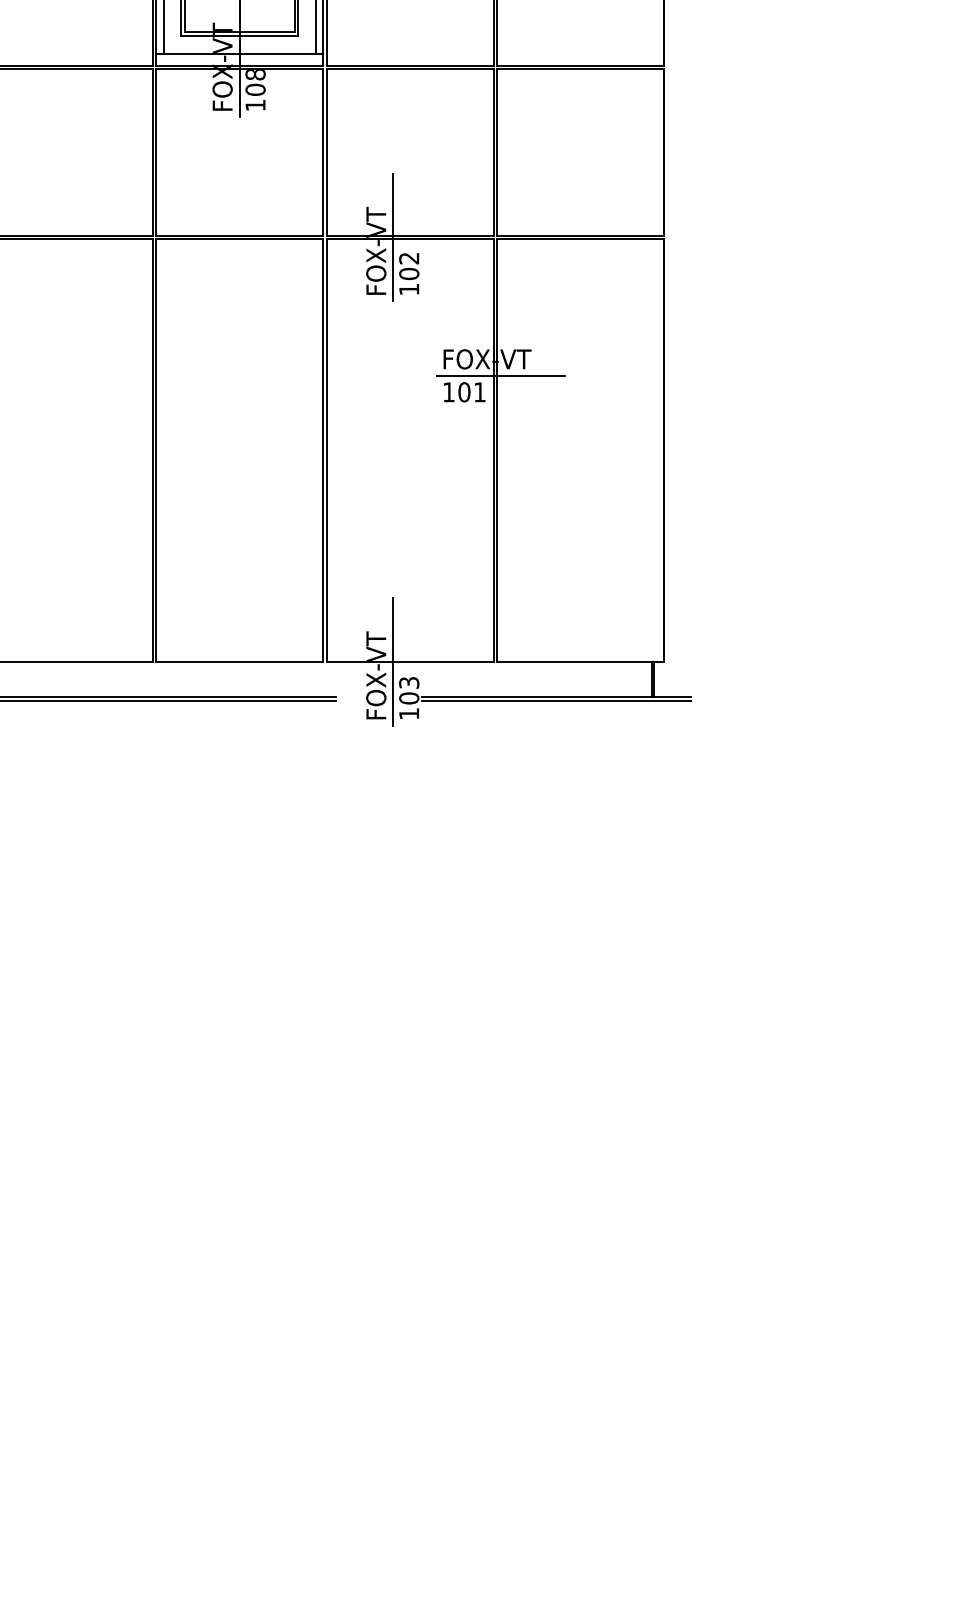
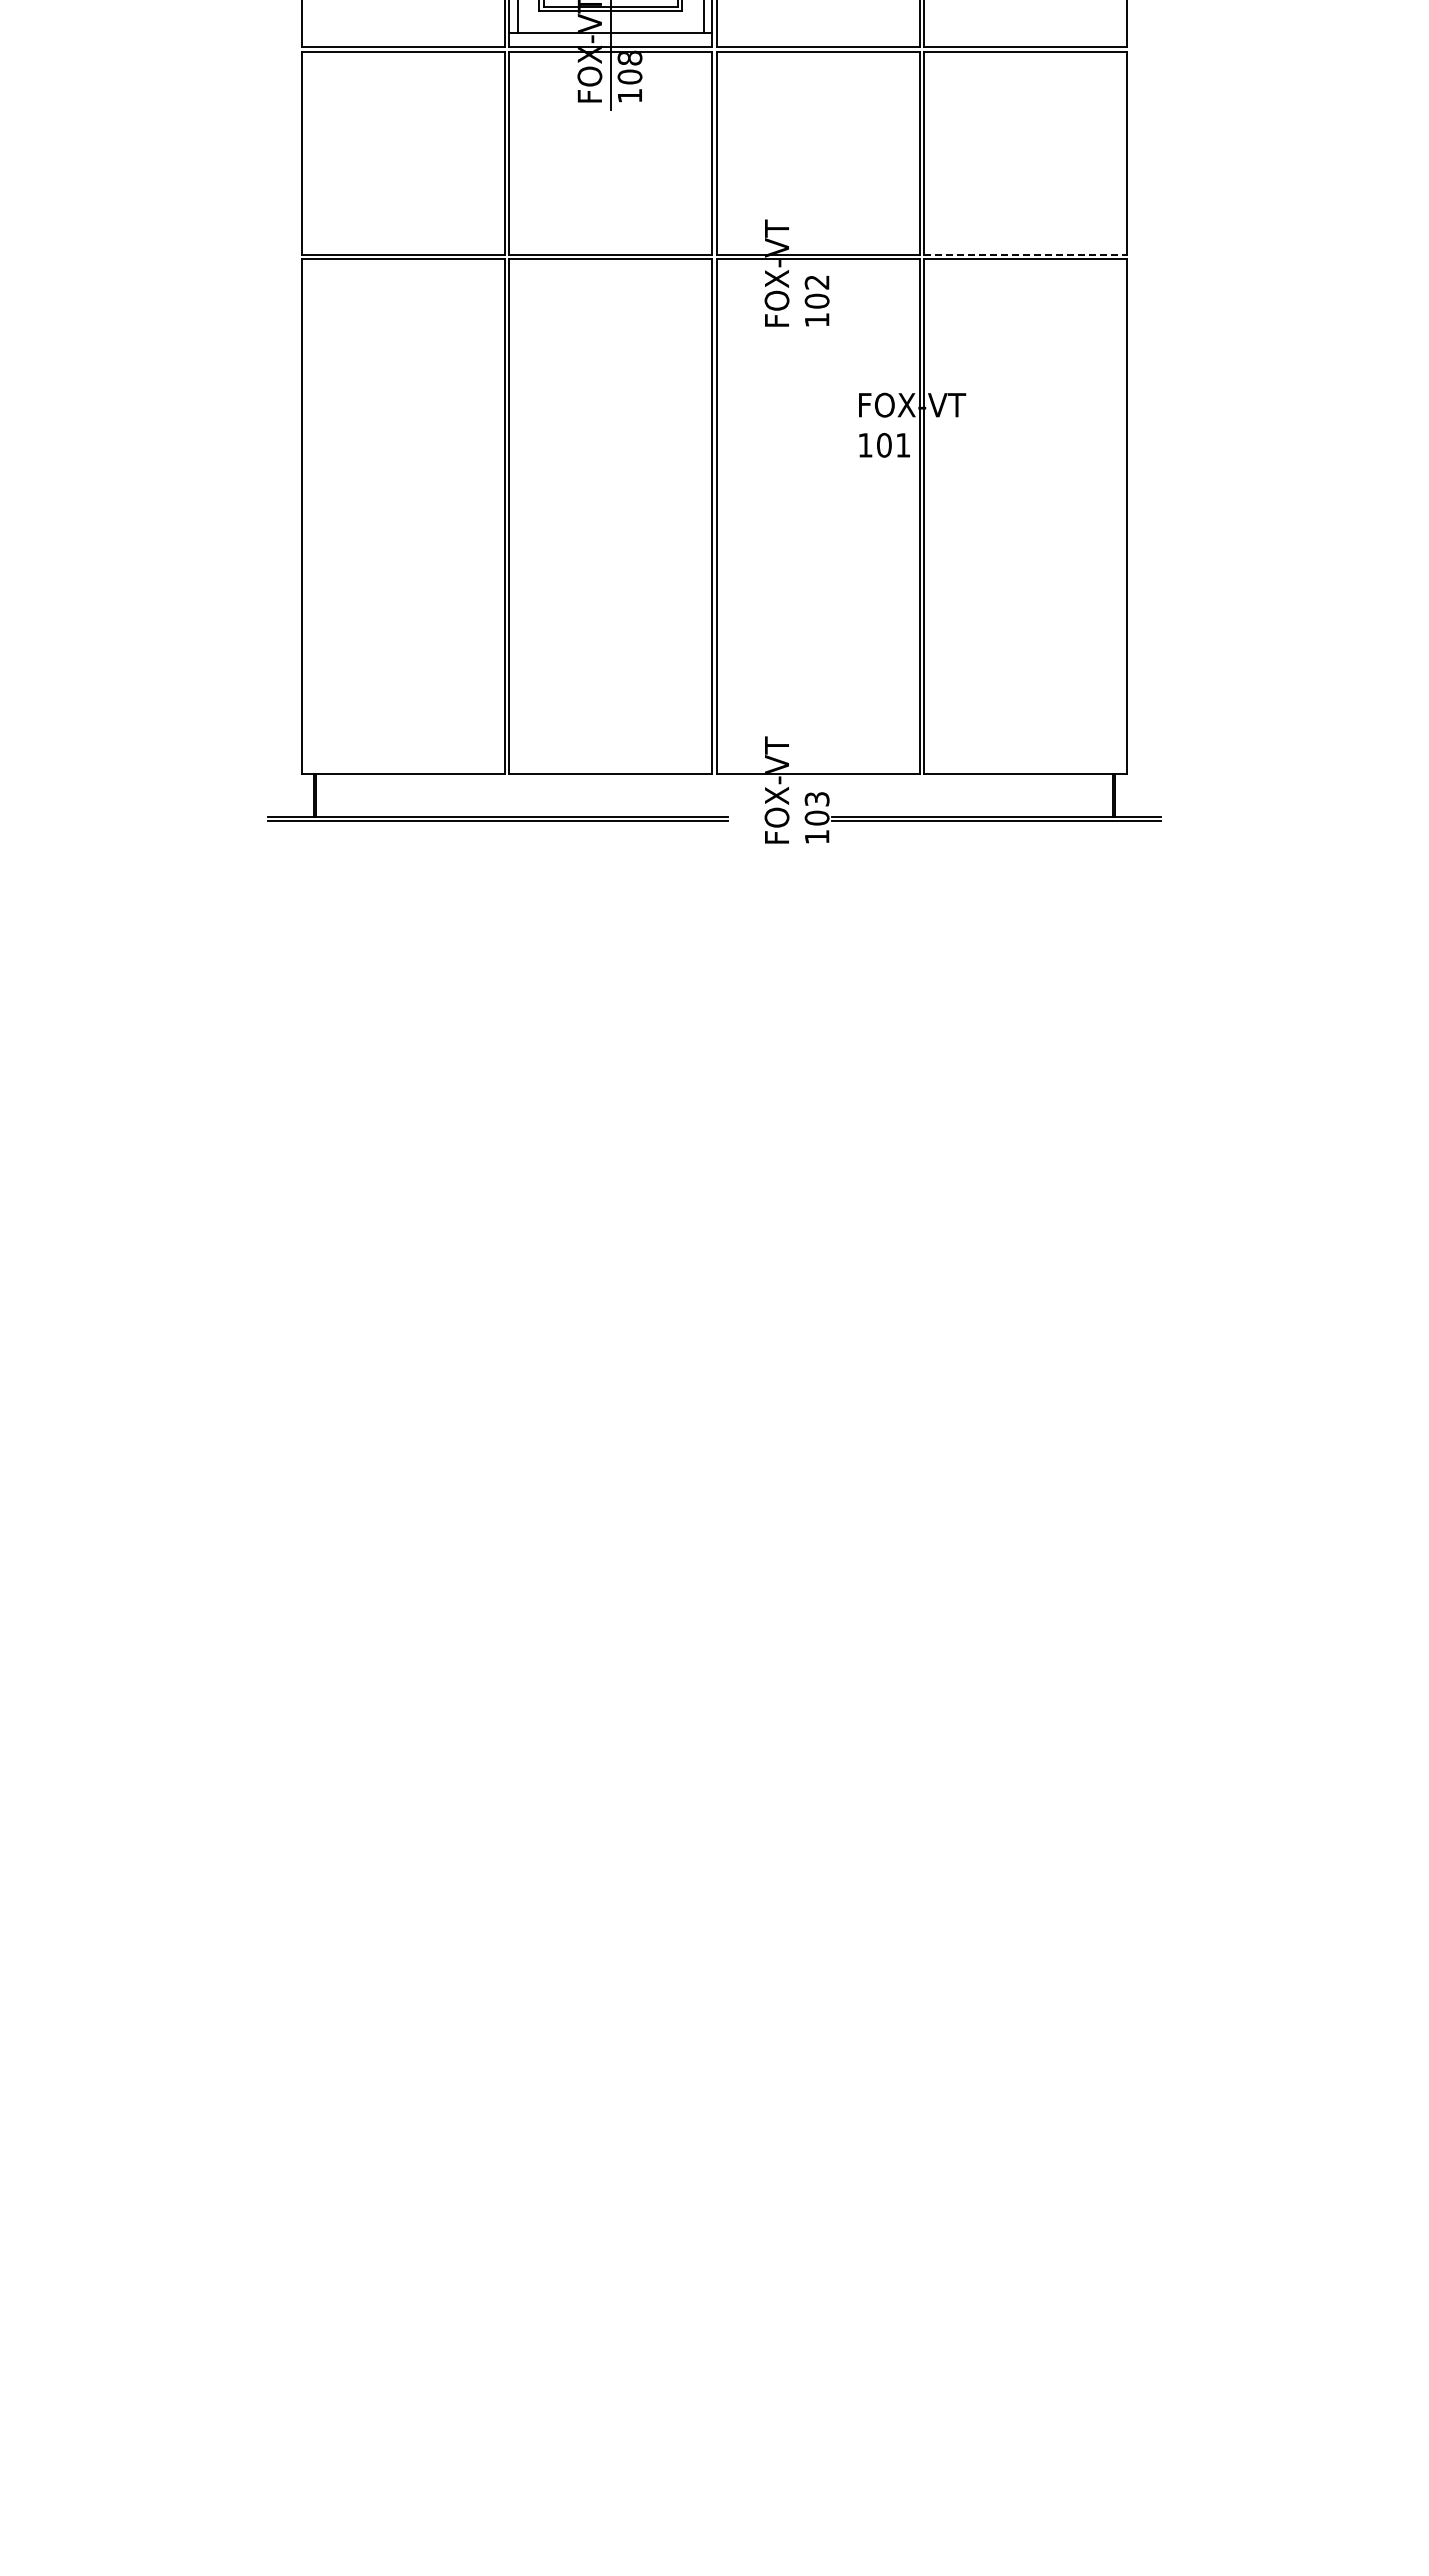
line: (580, 235) -> (1025, 254), solid -> dashed
line: (393, 237) -> (797, 256), removed
line: (500, 376) -> (928, 426), removed
line: (393, 661) -> (797, 773), removed

